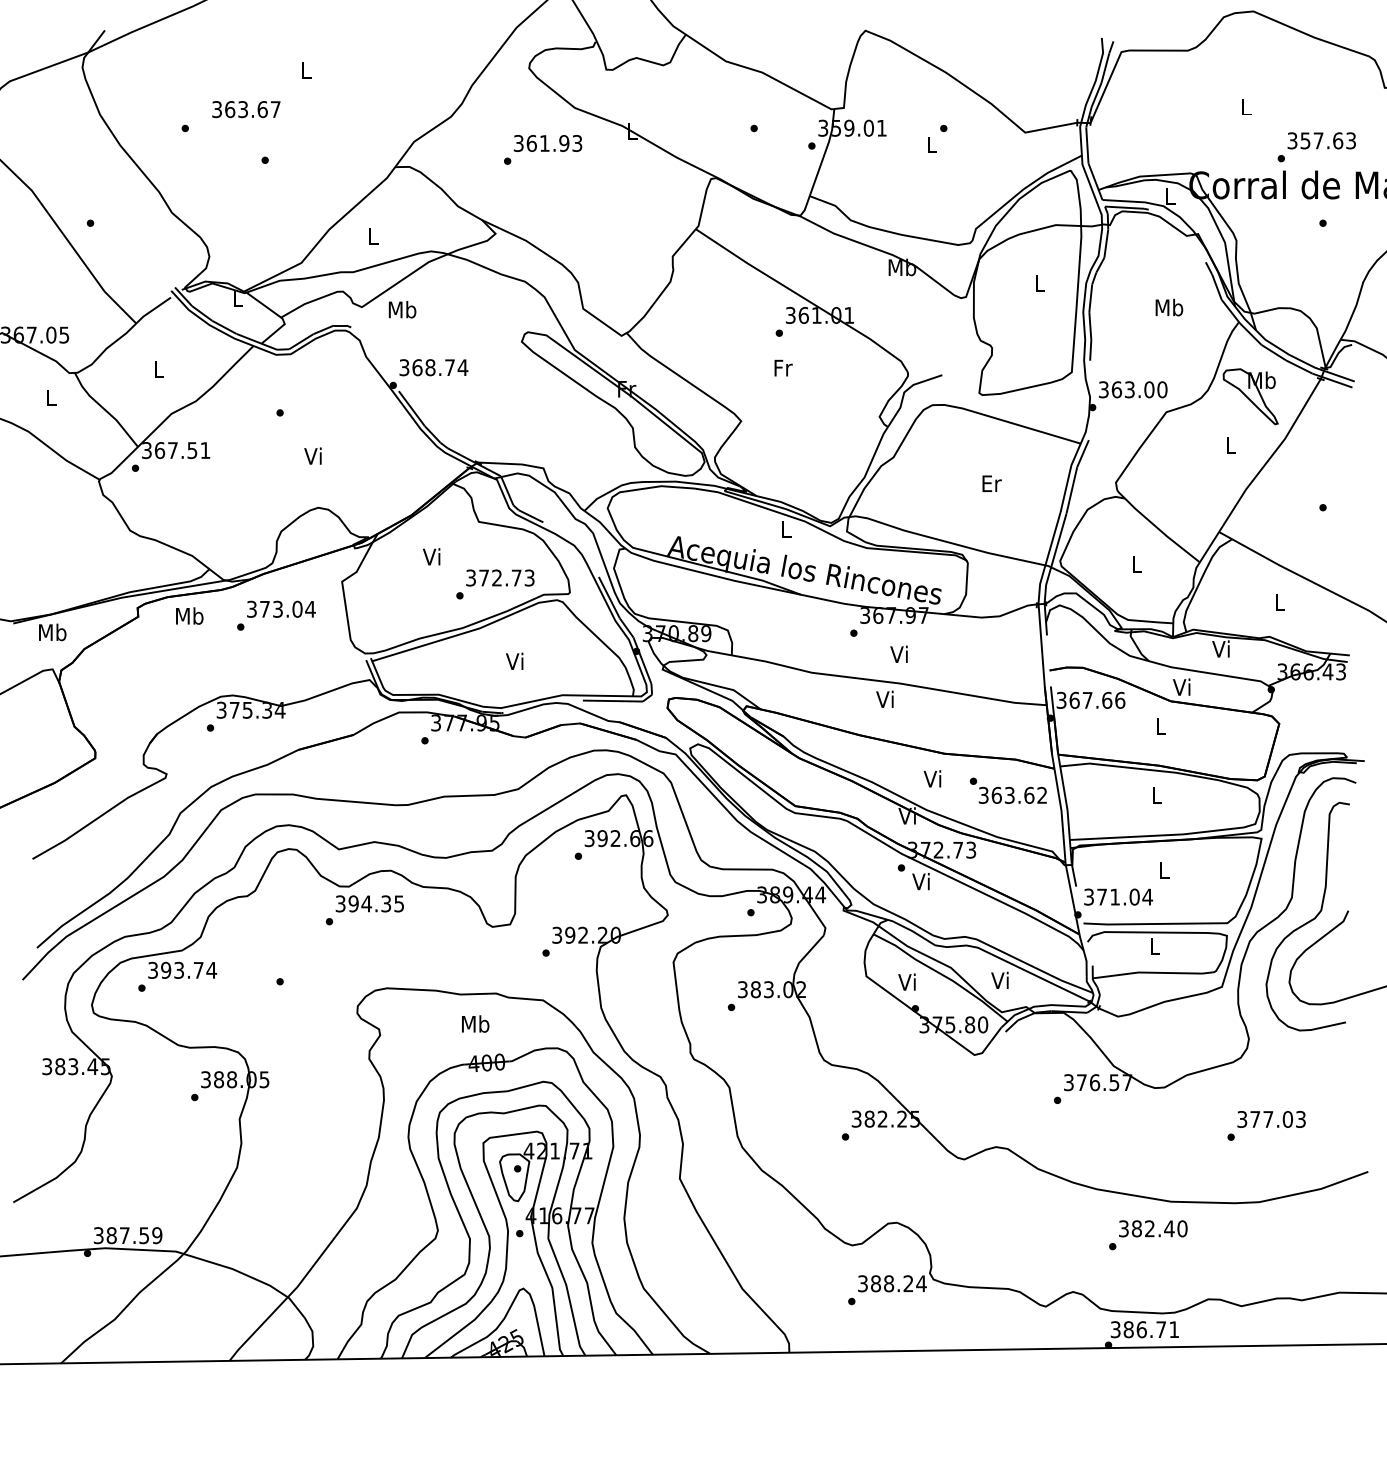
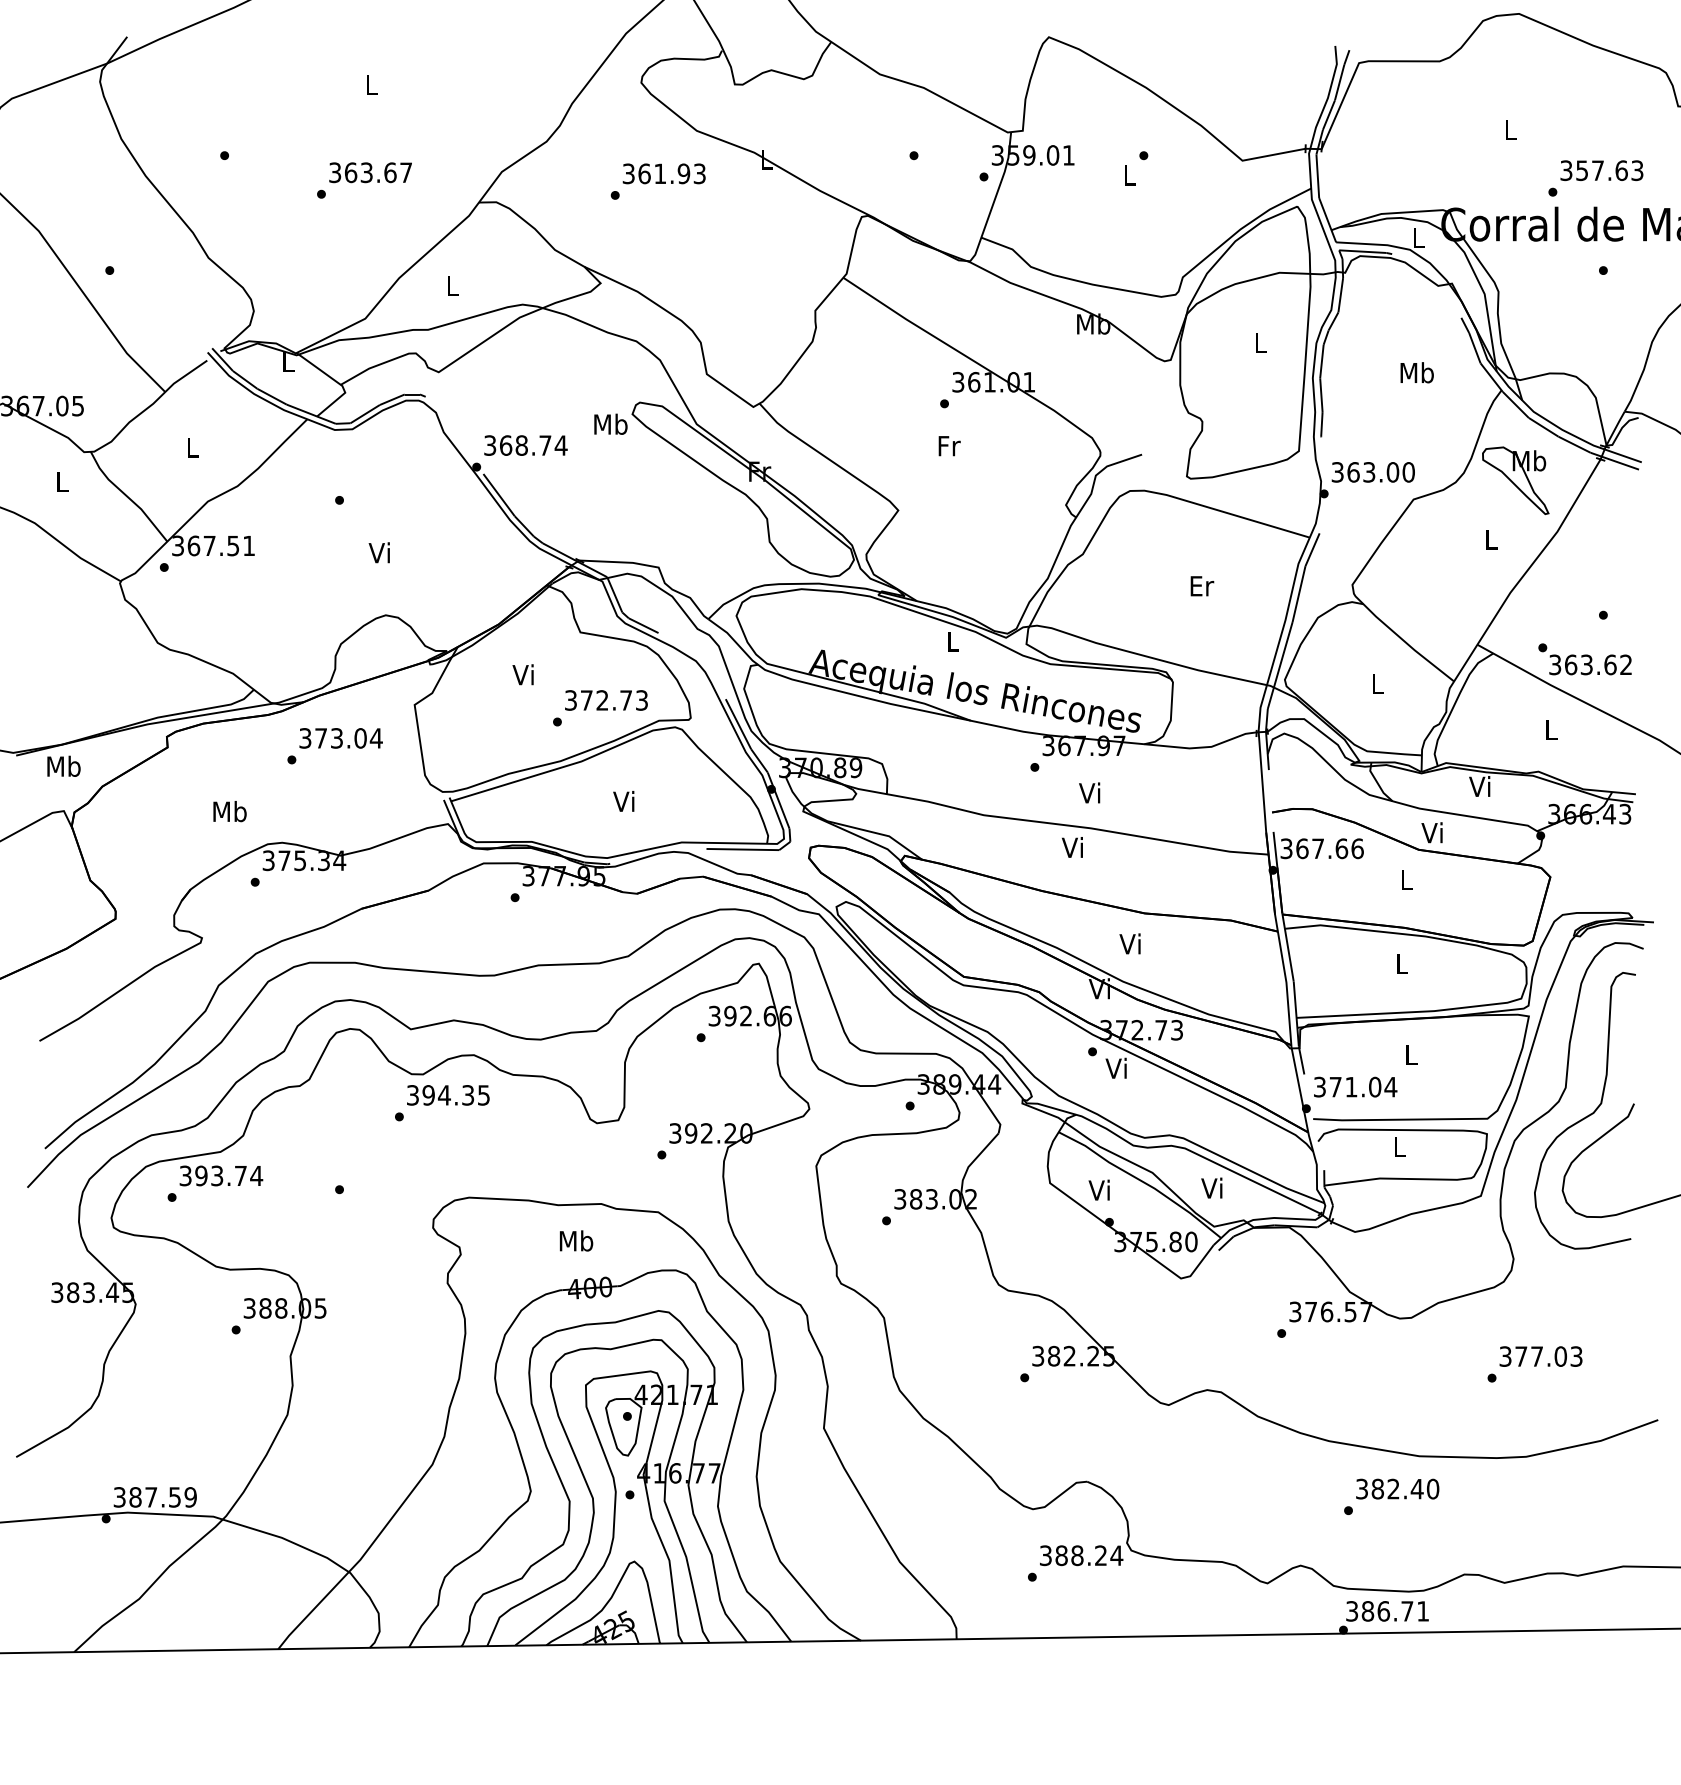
text: (246, 109) -> (370, 172), moved
text: (402, 309) -> (610, 423), moved
text: (189, 616) -> (229, 811), moved
text: (1007, 790) -> (1584, 659), moved

